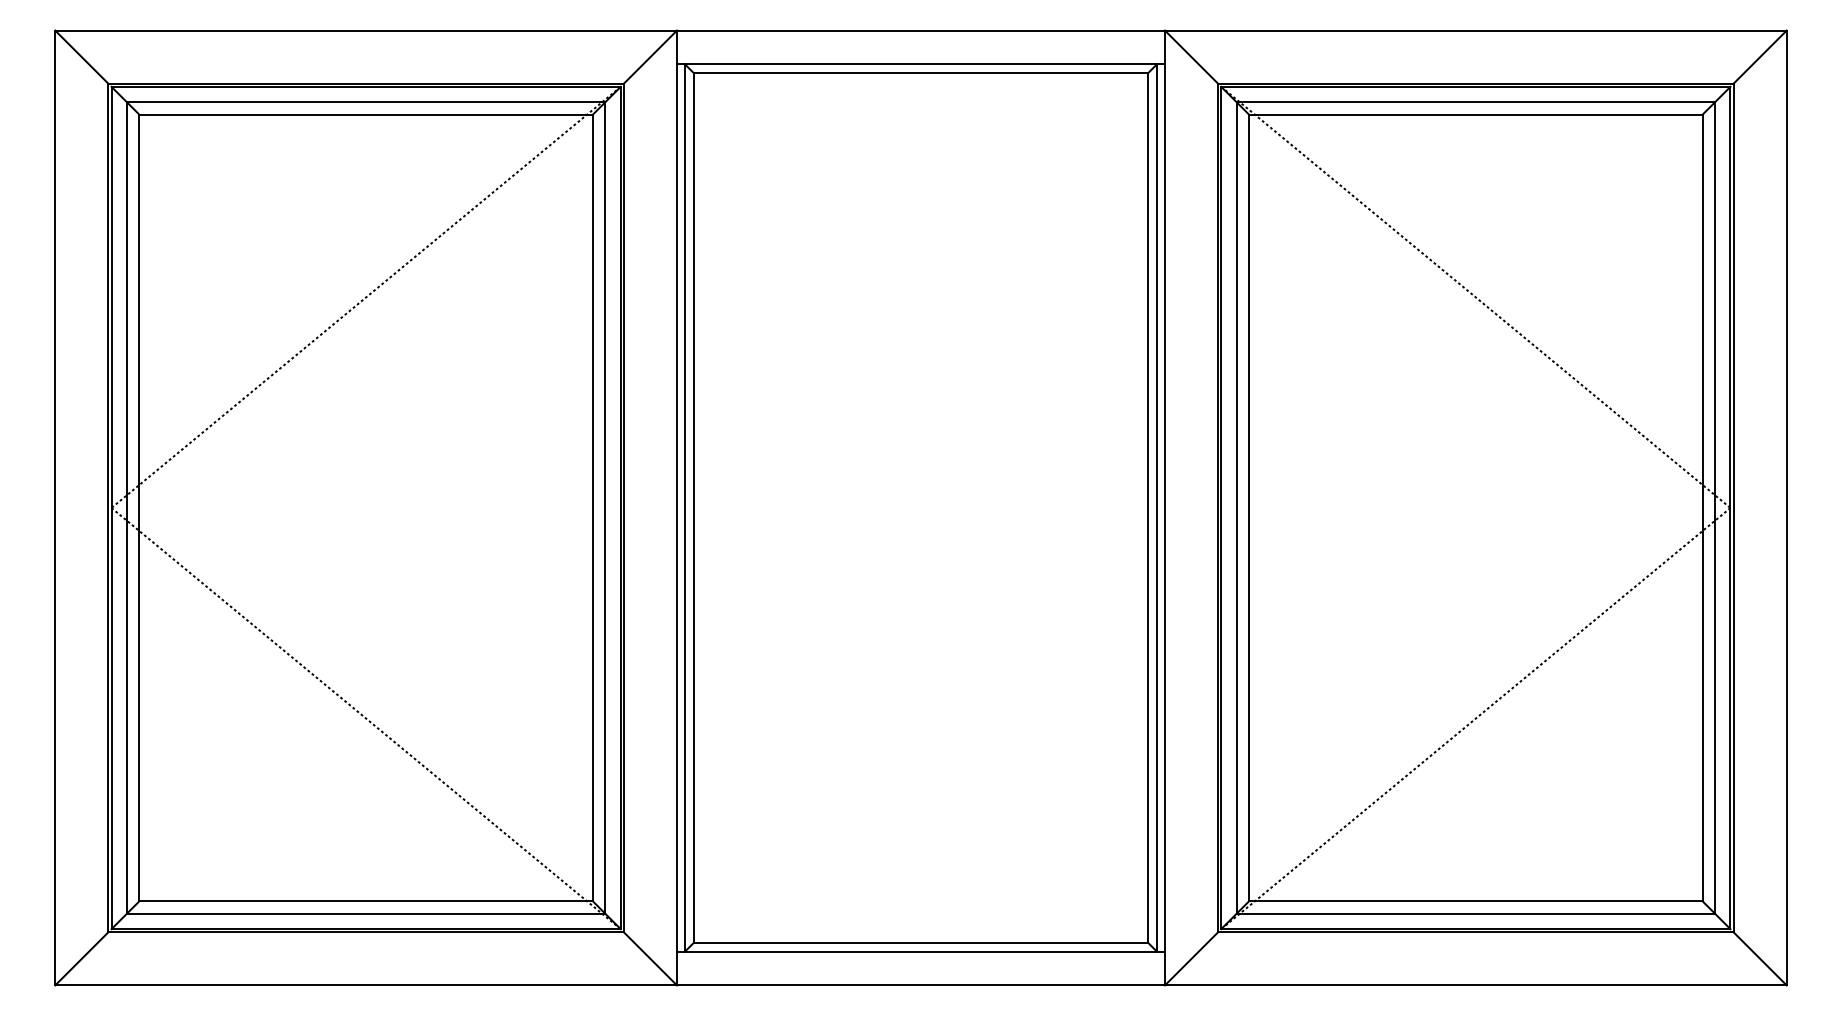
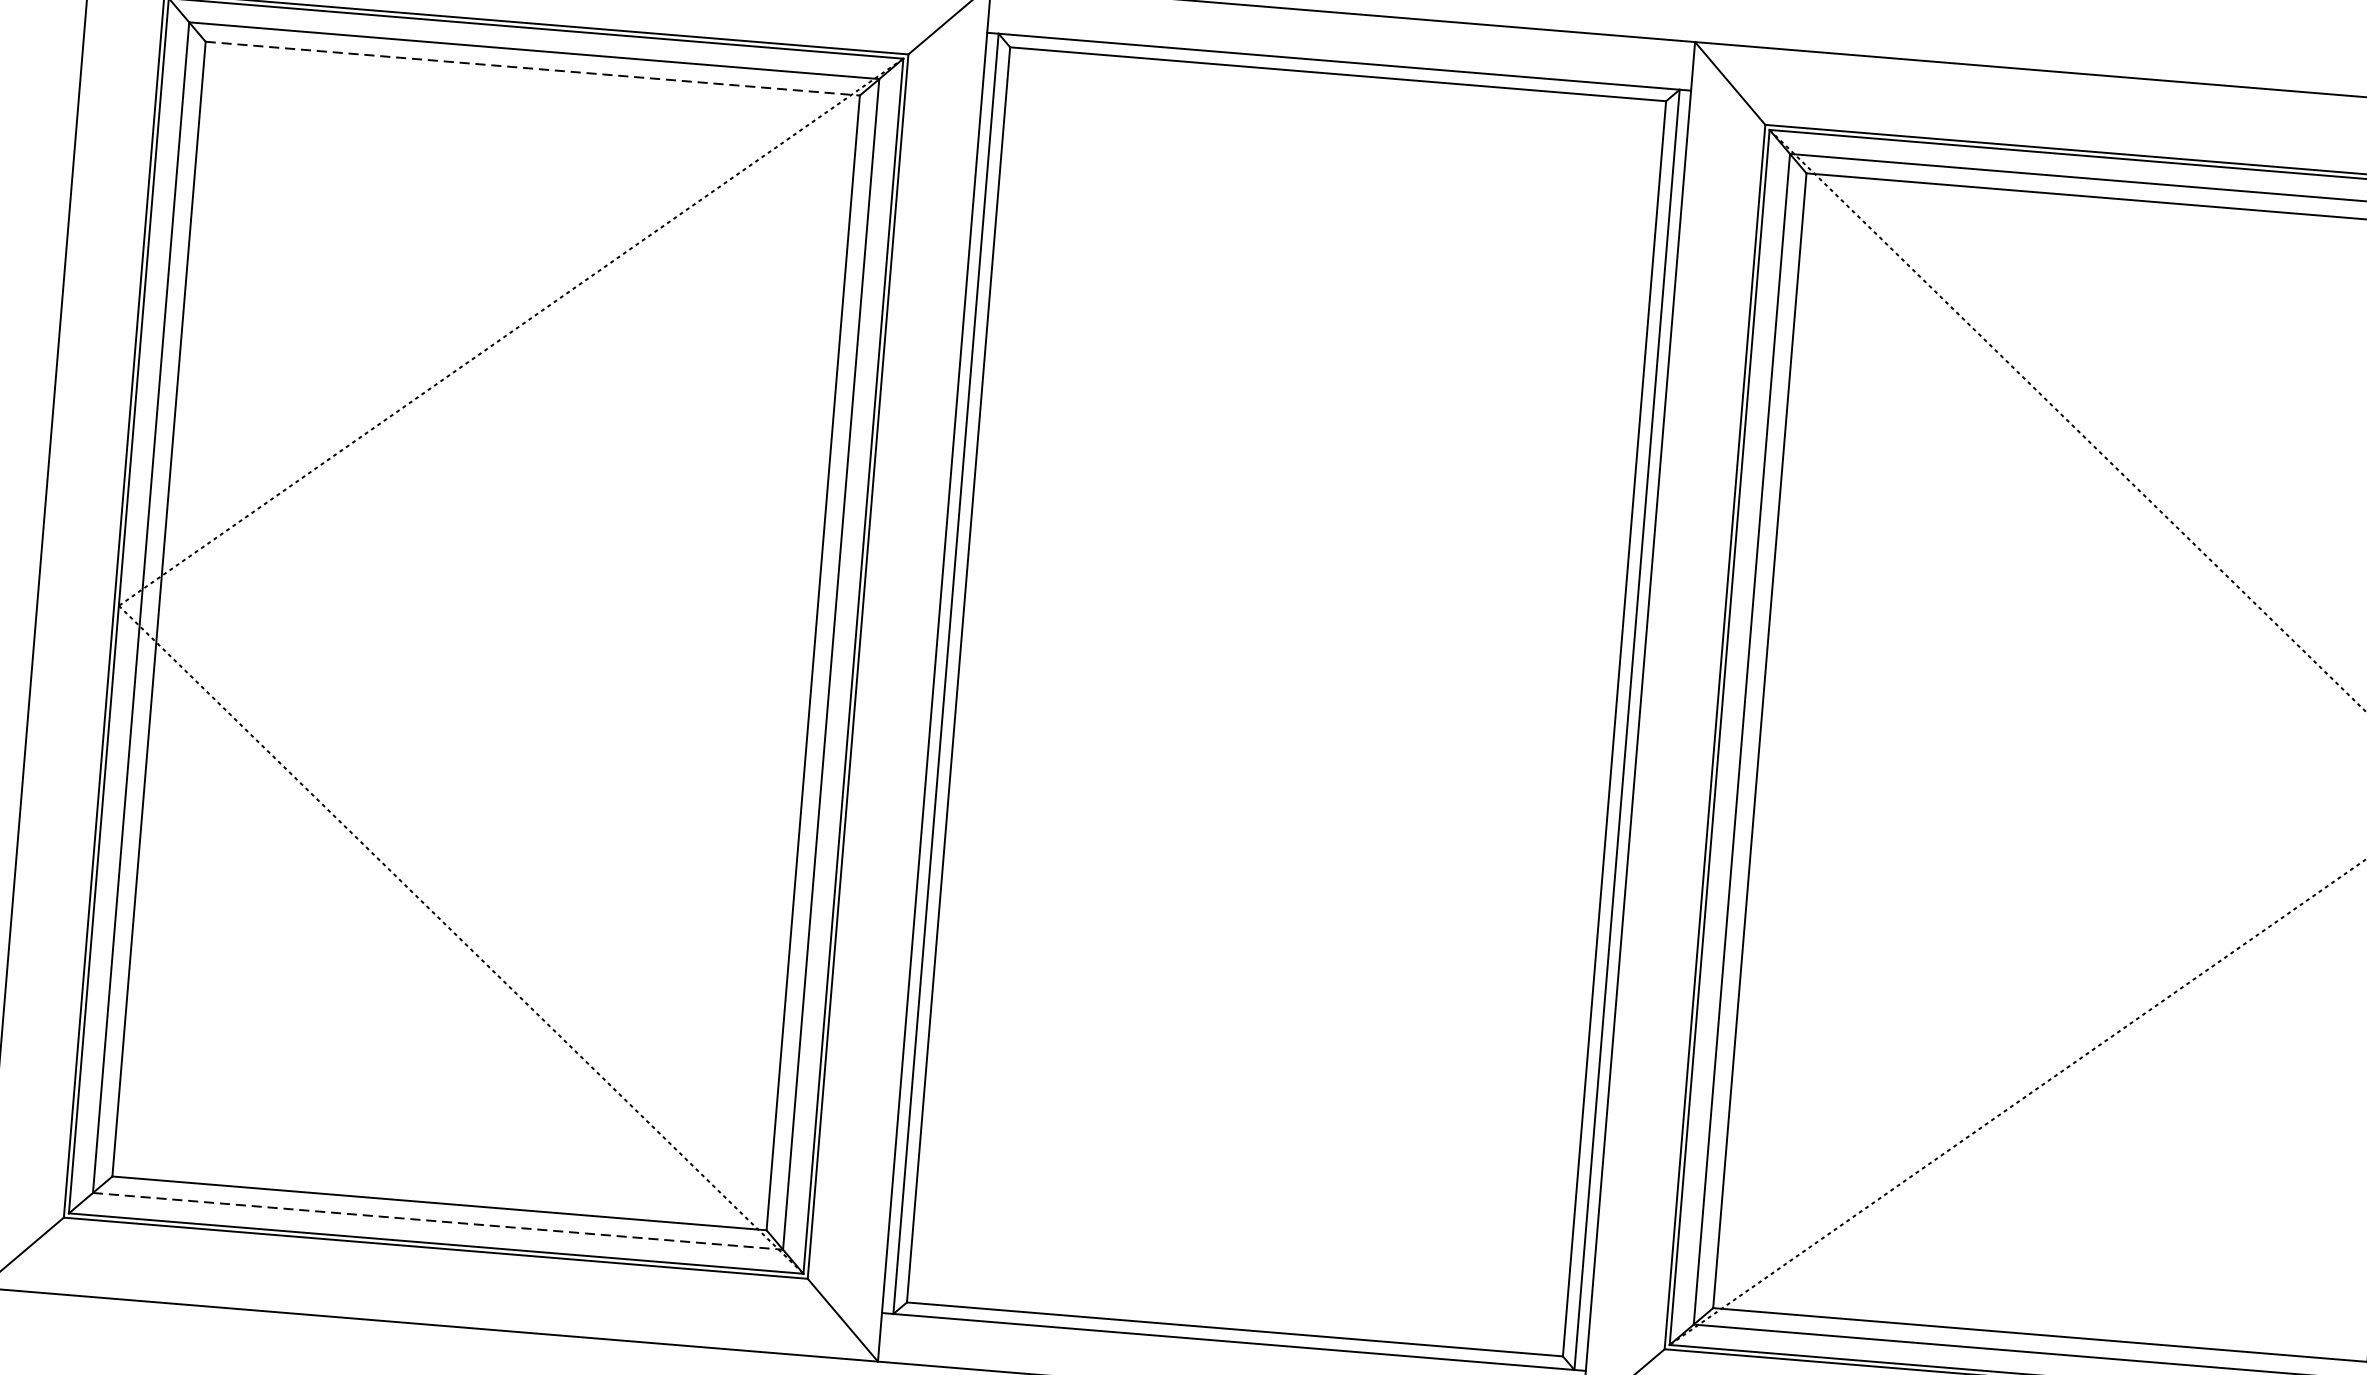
line: (366, 114) -> (533, 68), solid -> dashed
line: (366, 913) -> (438, 1221), solid -> dashed

